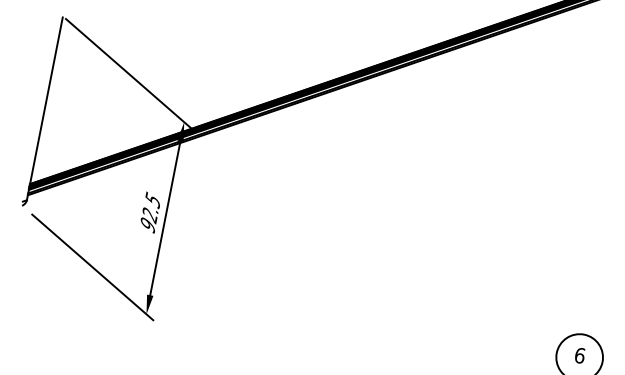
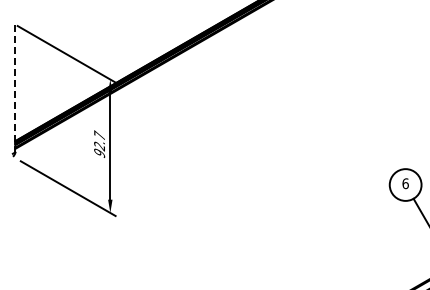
line: (44, 109) -> (15, 89), solid -> dashed
text: (152, 199) -> (99, 135), 92.5 -> 92.7

